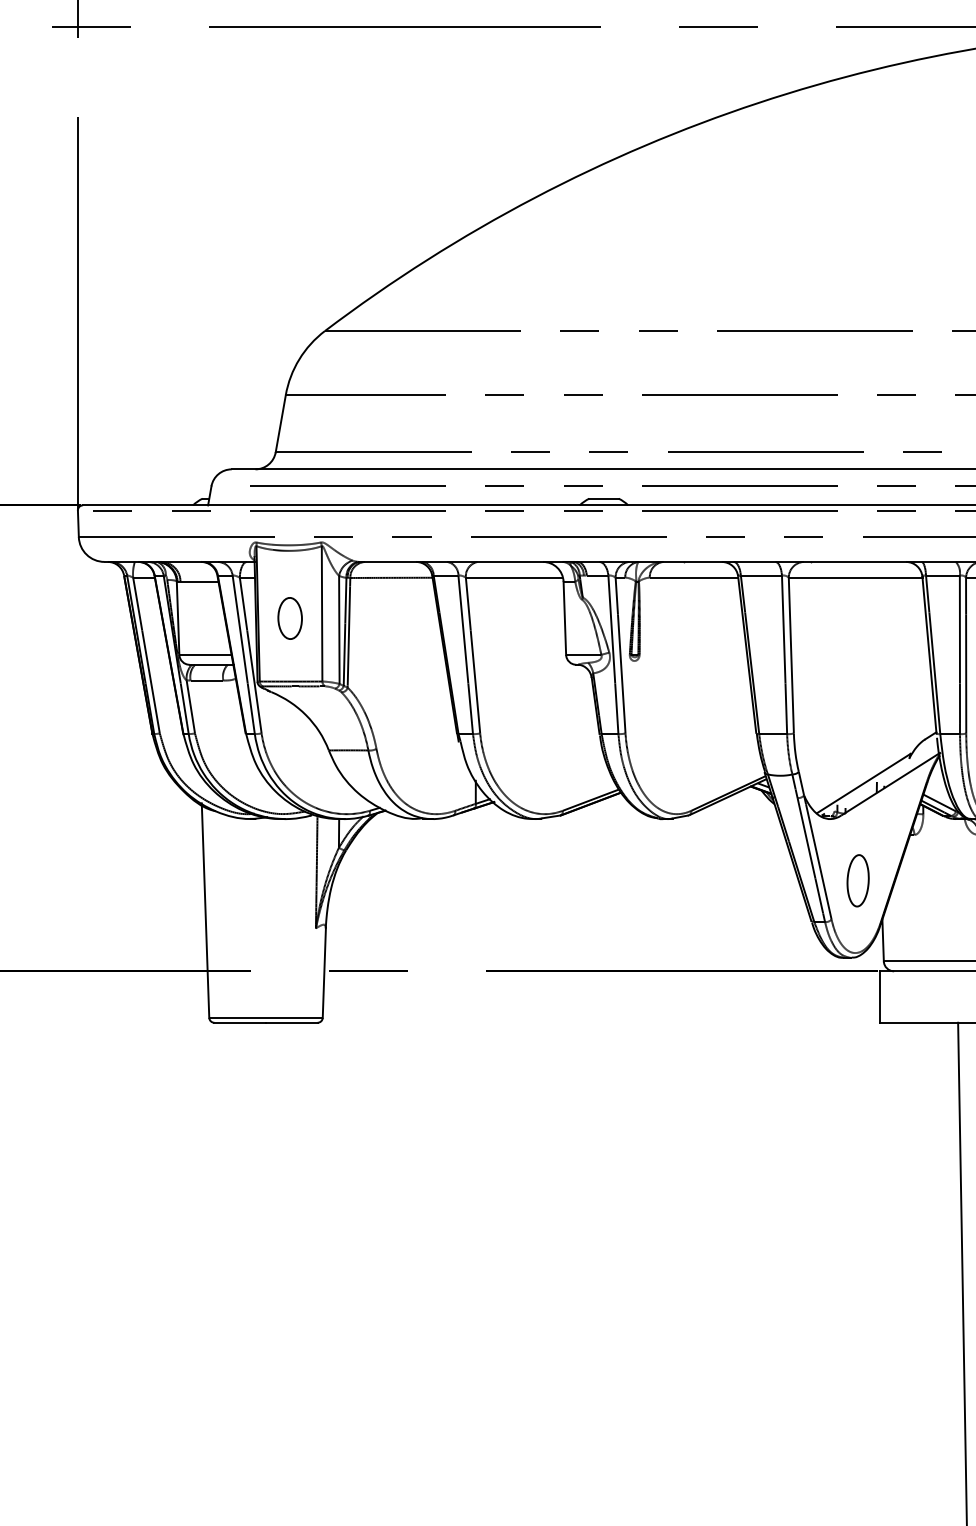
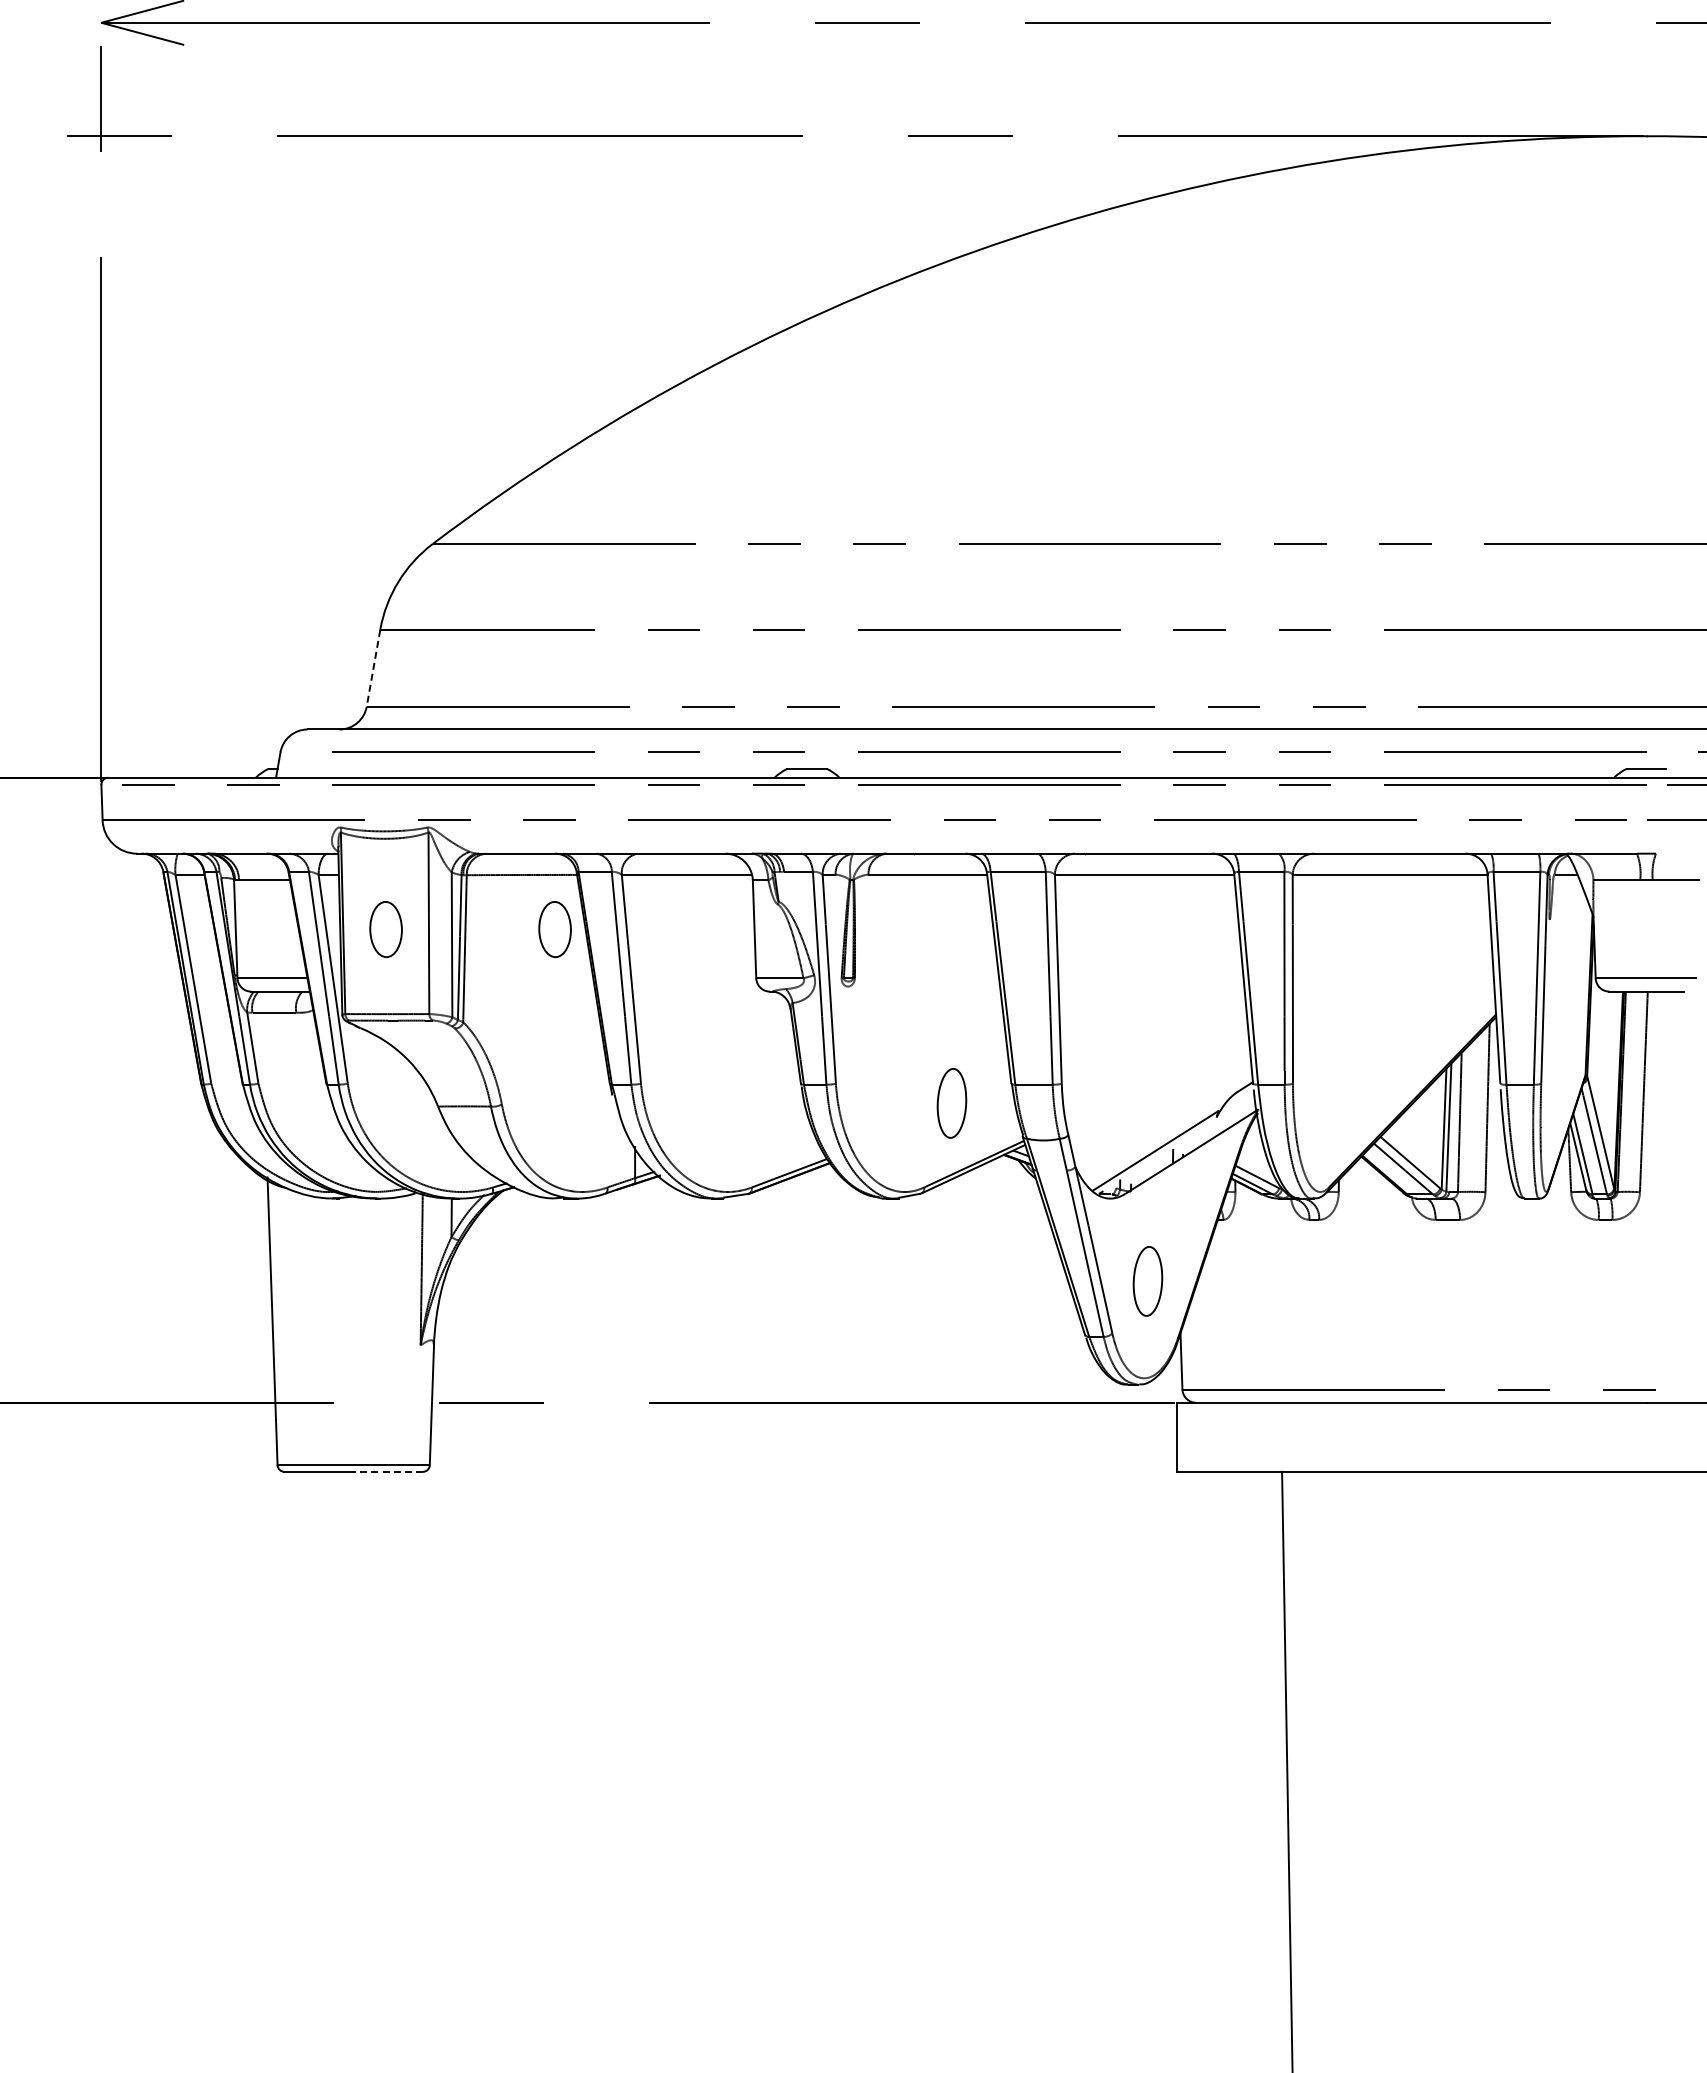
line: (280, 423) -> (373, 668), solid -> dashed
part: (415, 618) -> (554, 929), added
part: (711, 748) -> (951, 1103), added
line: (291, 1022) -> (388, 1471), solid -> dashed

